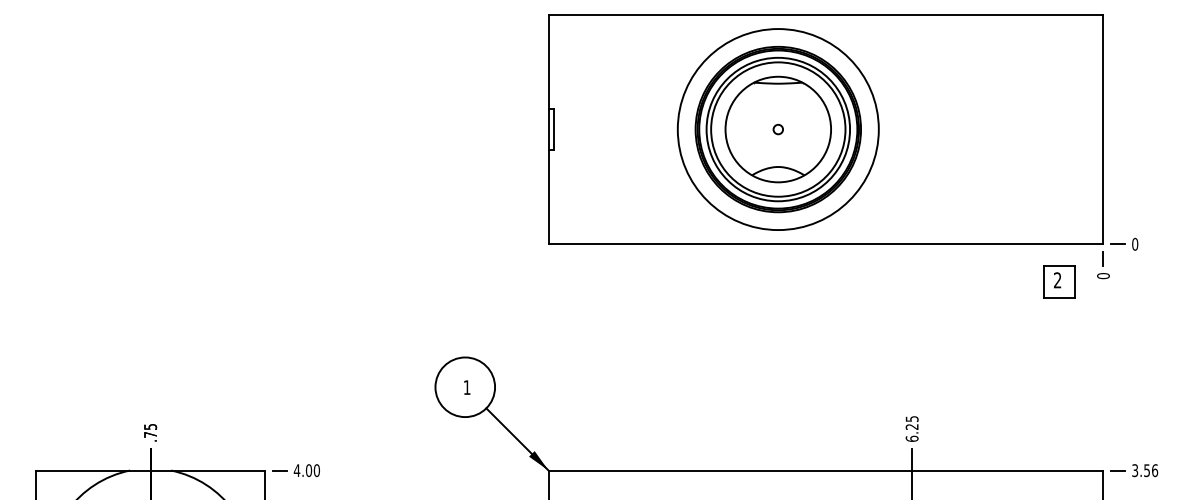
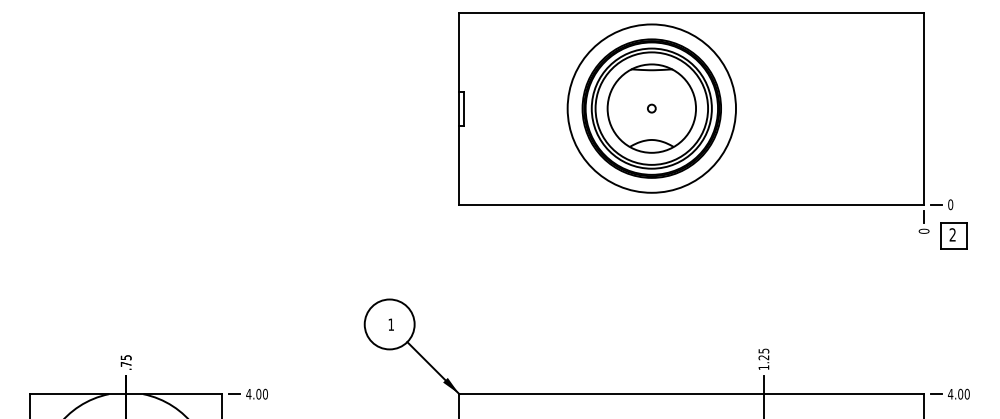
part: (1059, 281) -> (954, 235), moved
text: (911, 438) -> (763, 367), 6.25 -> 1.25
text: (1144, 470) -> (958, 394), 3.56 -> 4.00

